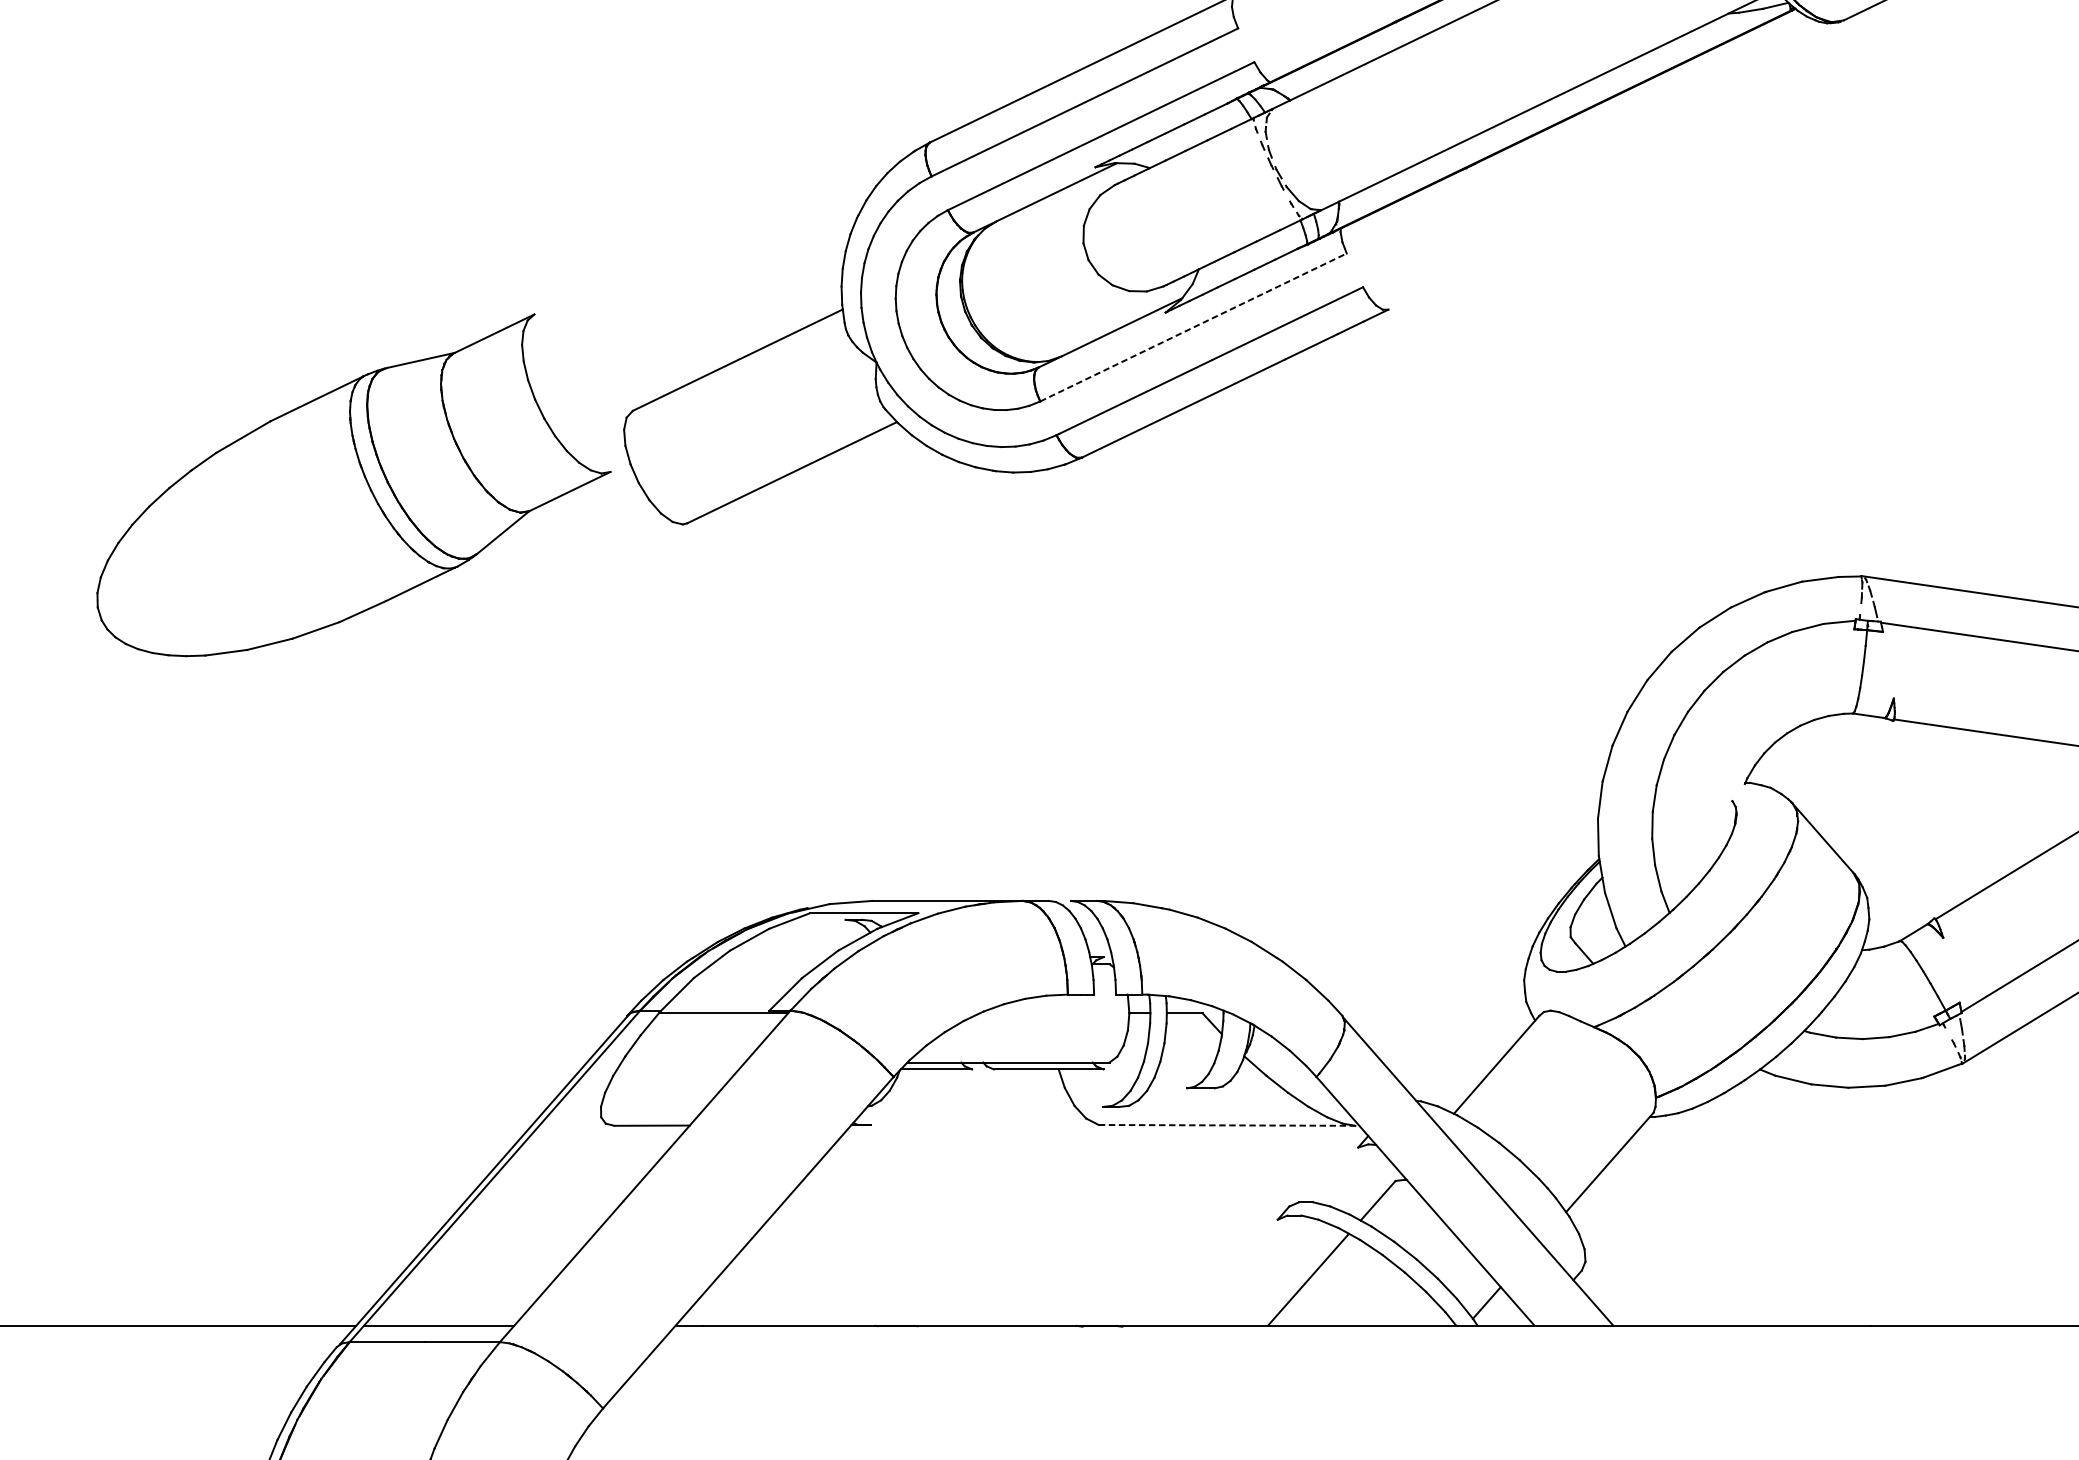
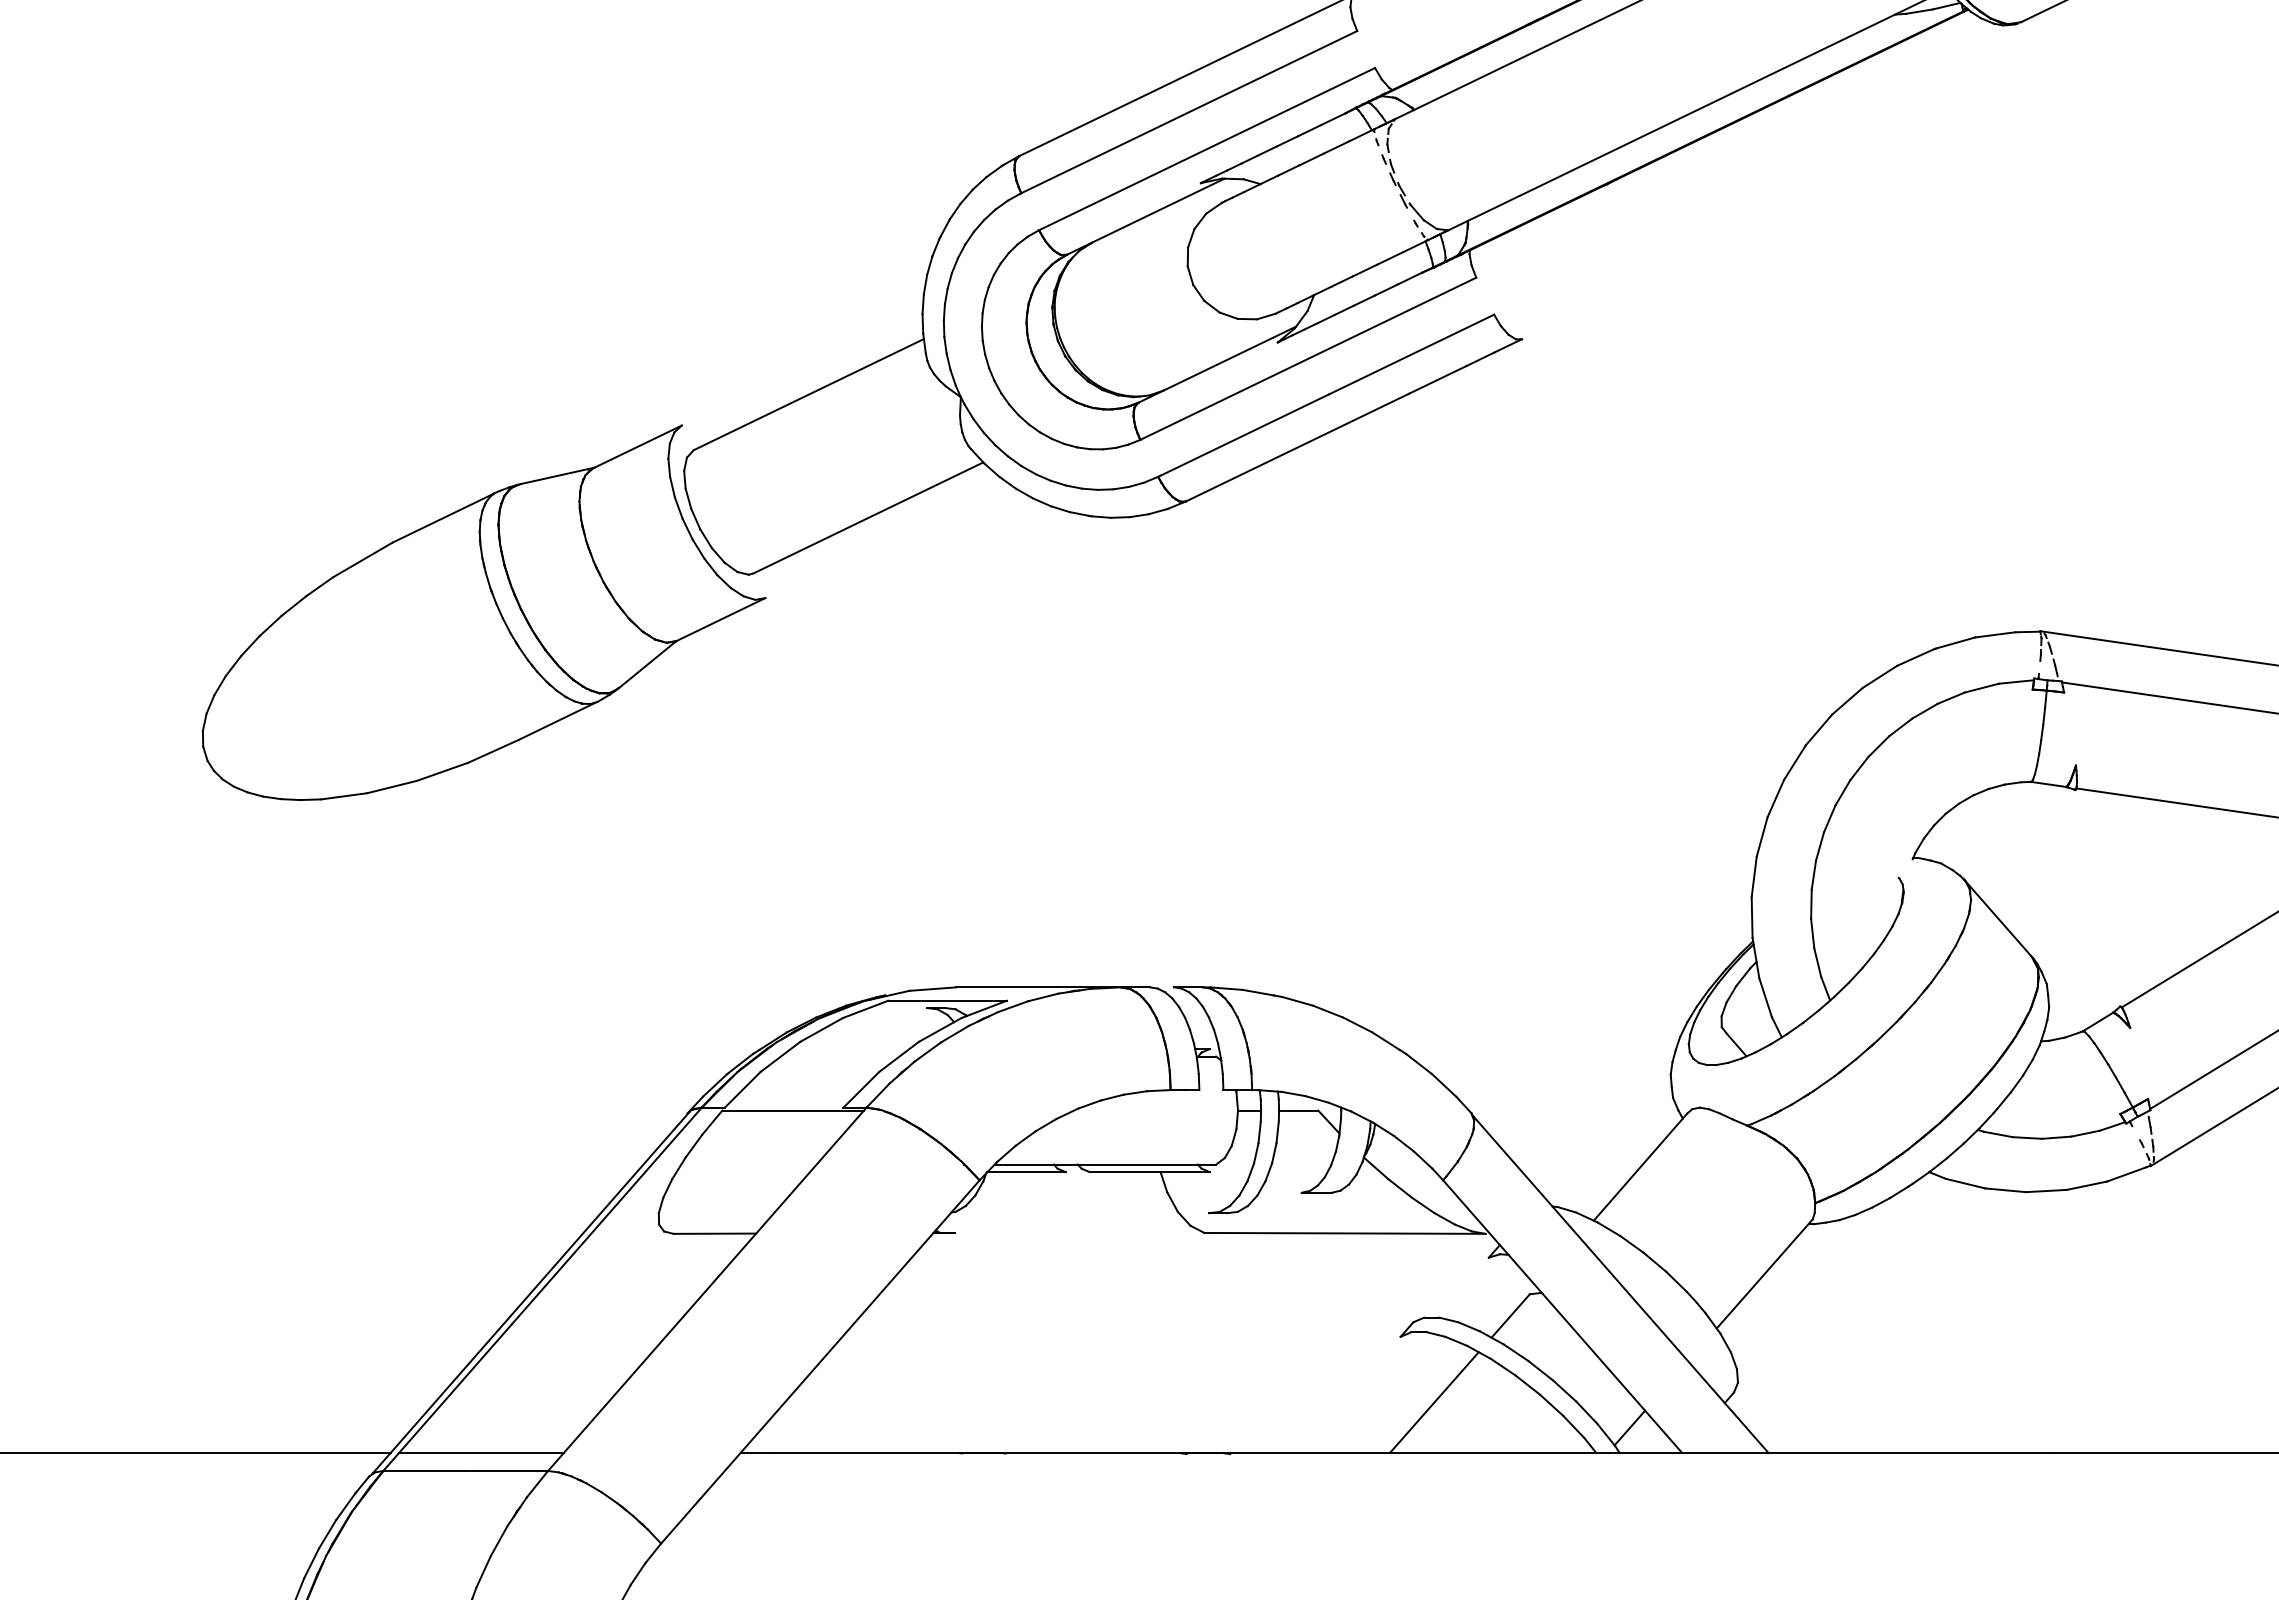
line: (1193, 327) -> (1308, 358), dashed -> solid
part: (353, 485) -> (483, 612), moved
line: (1227, 1125) -> (1345, 1233), dashed -> solid

